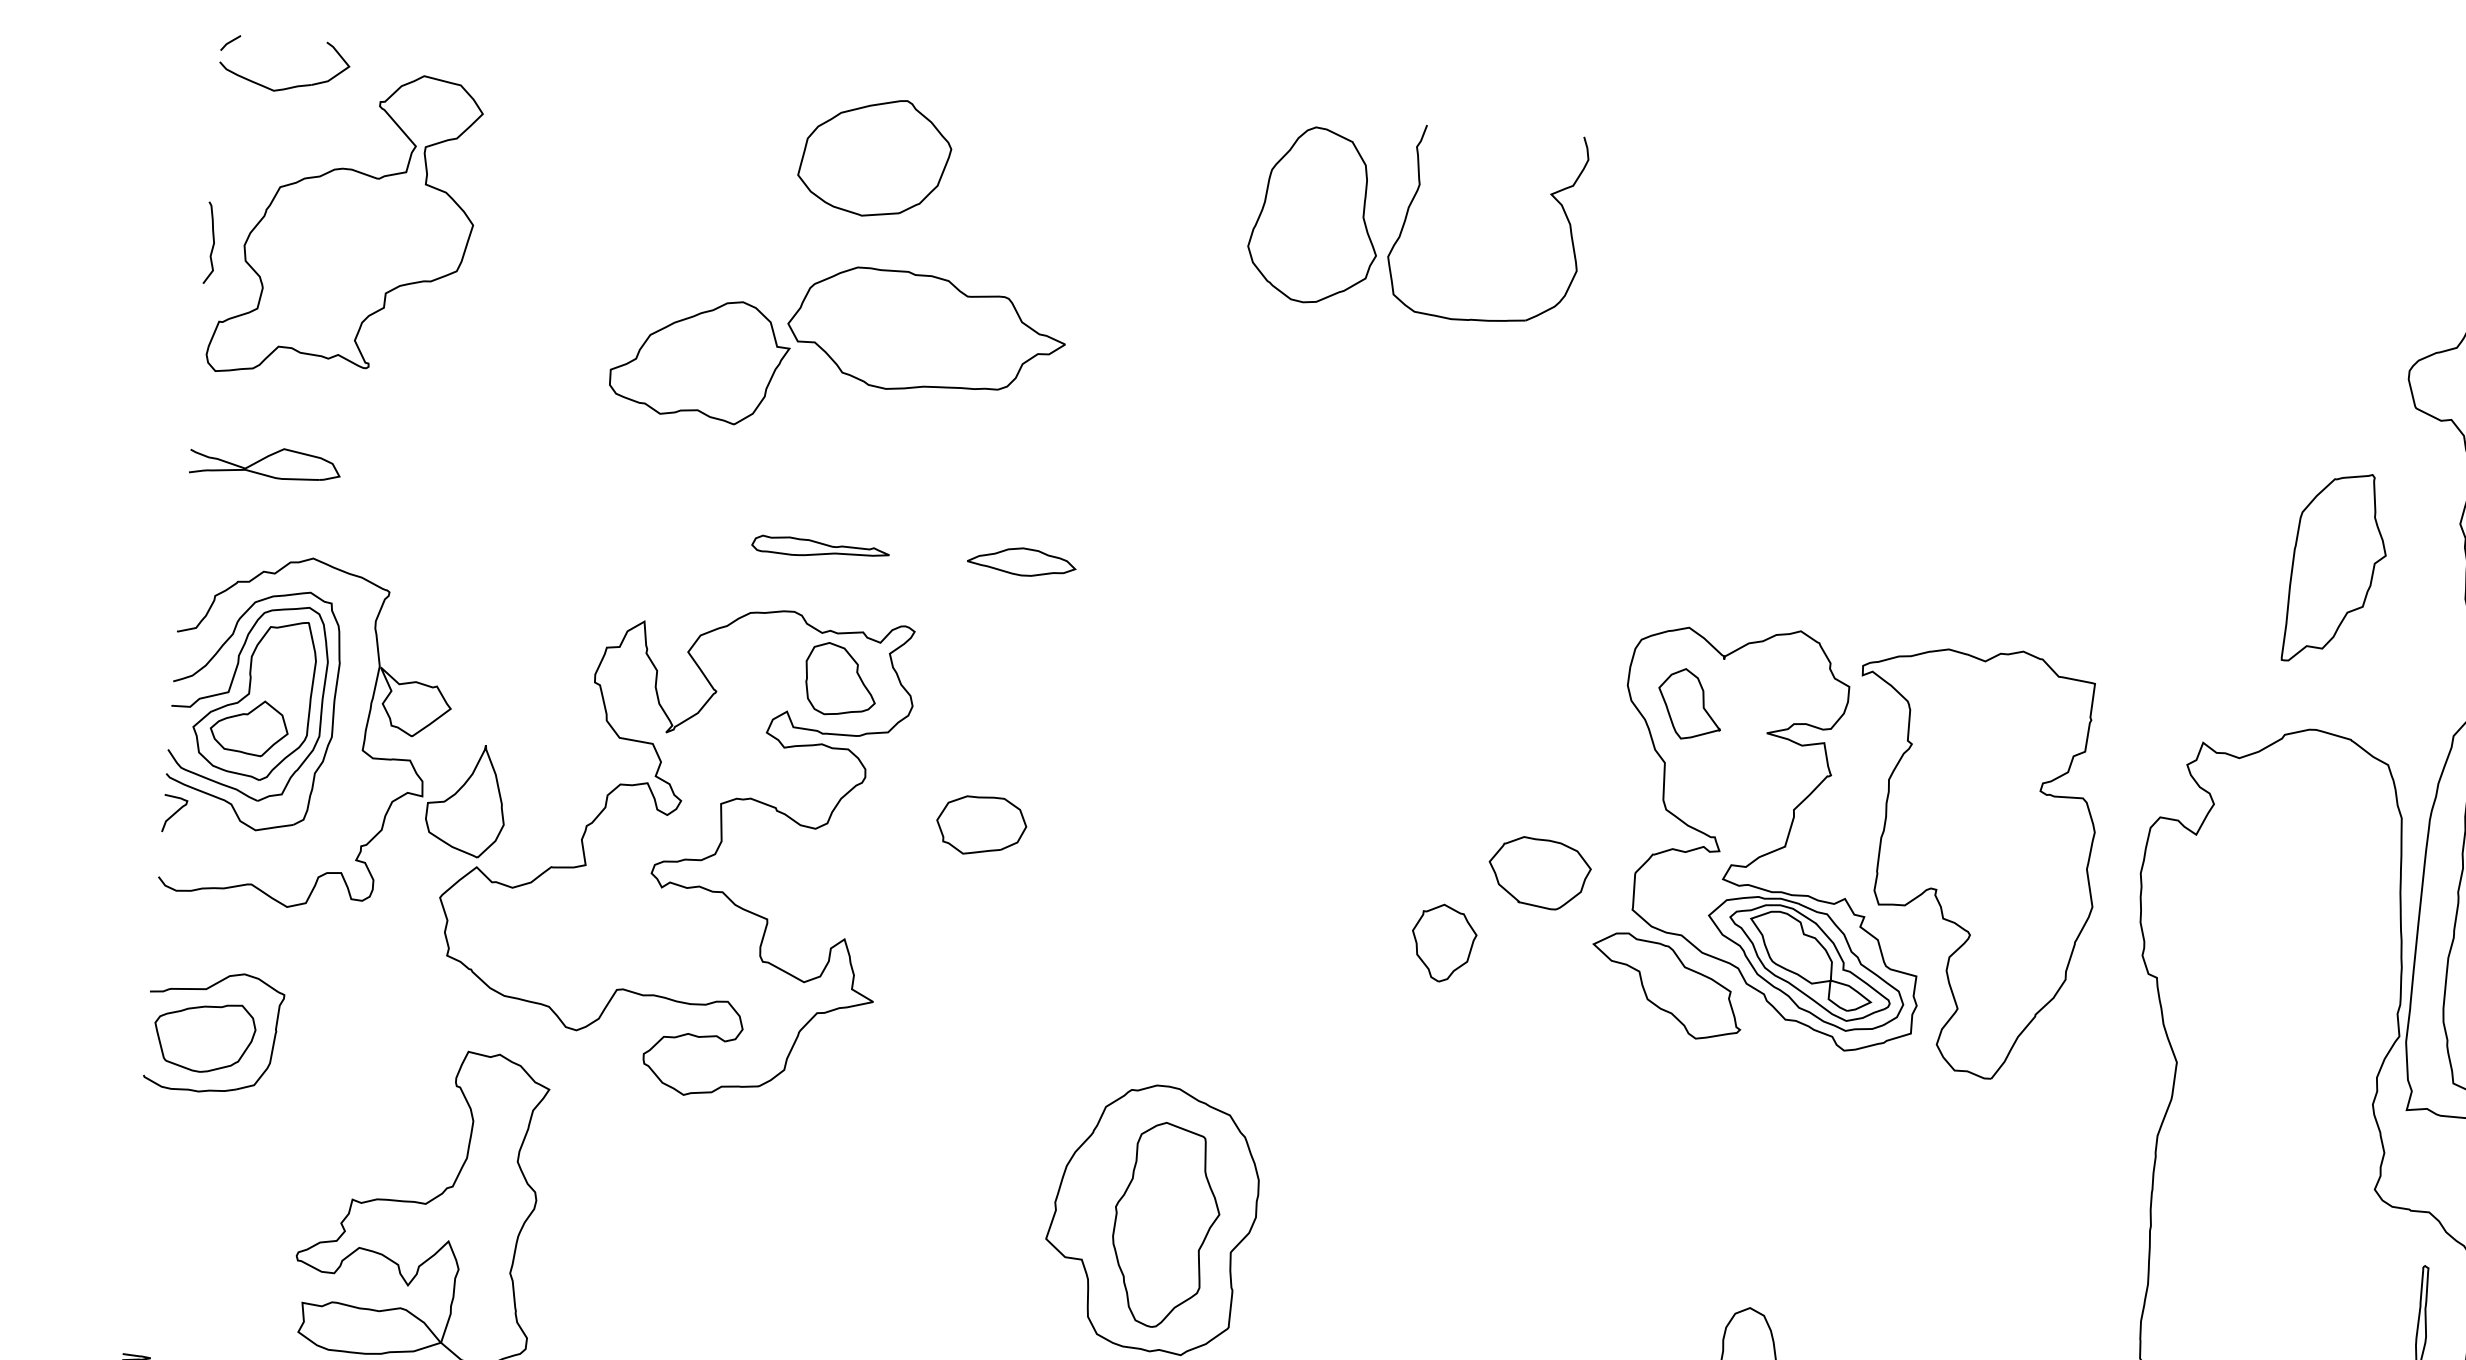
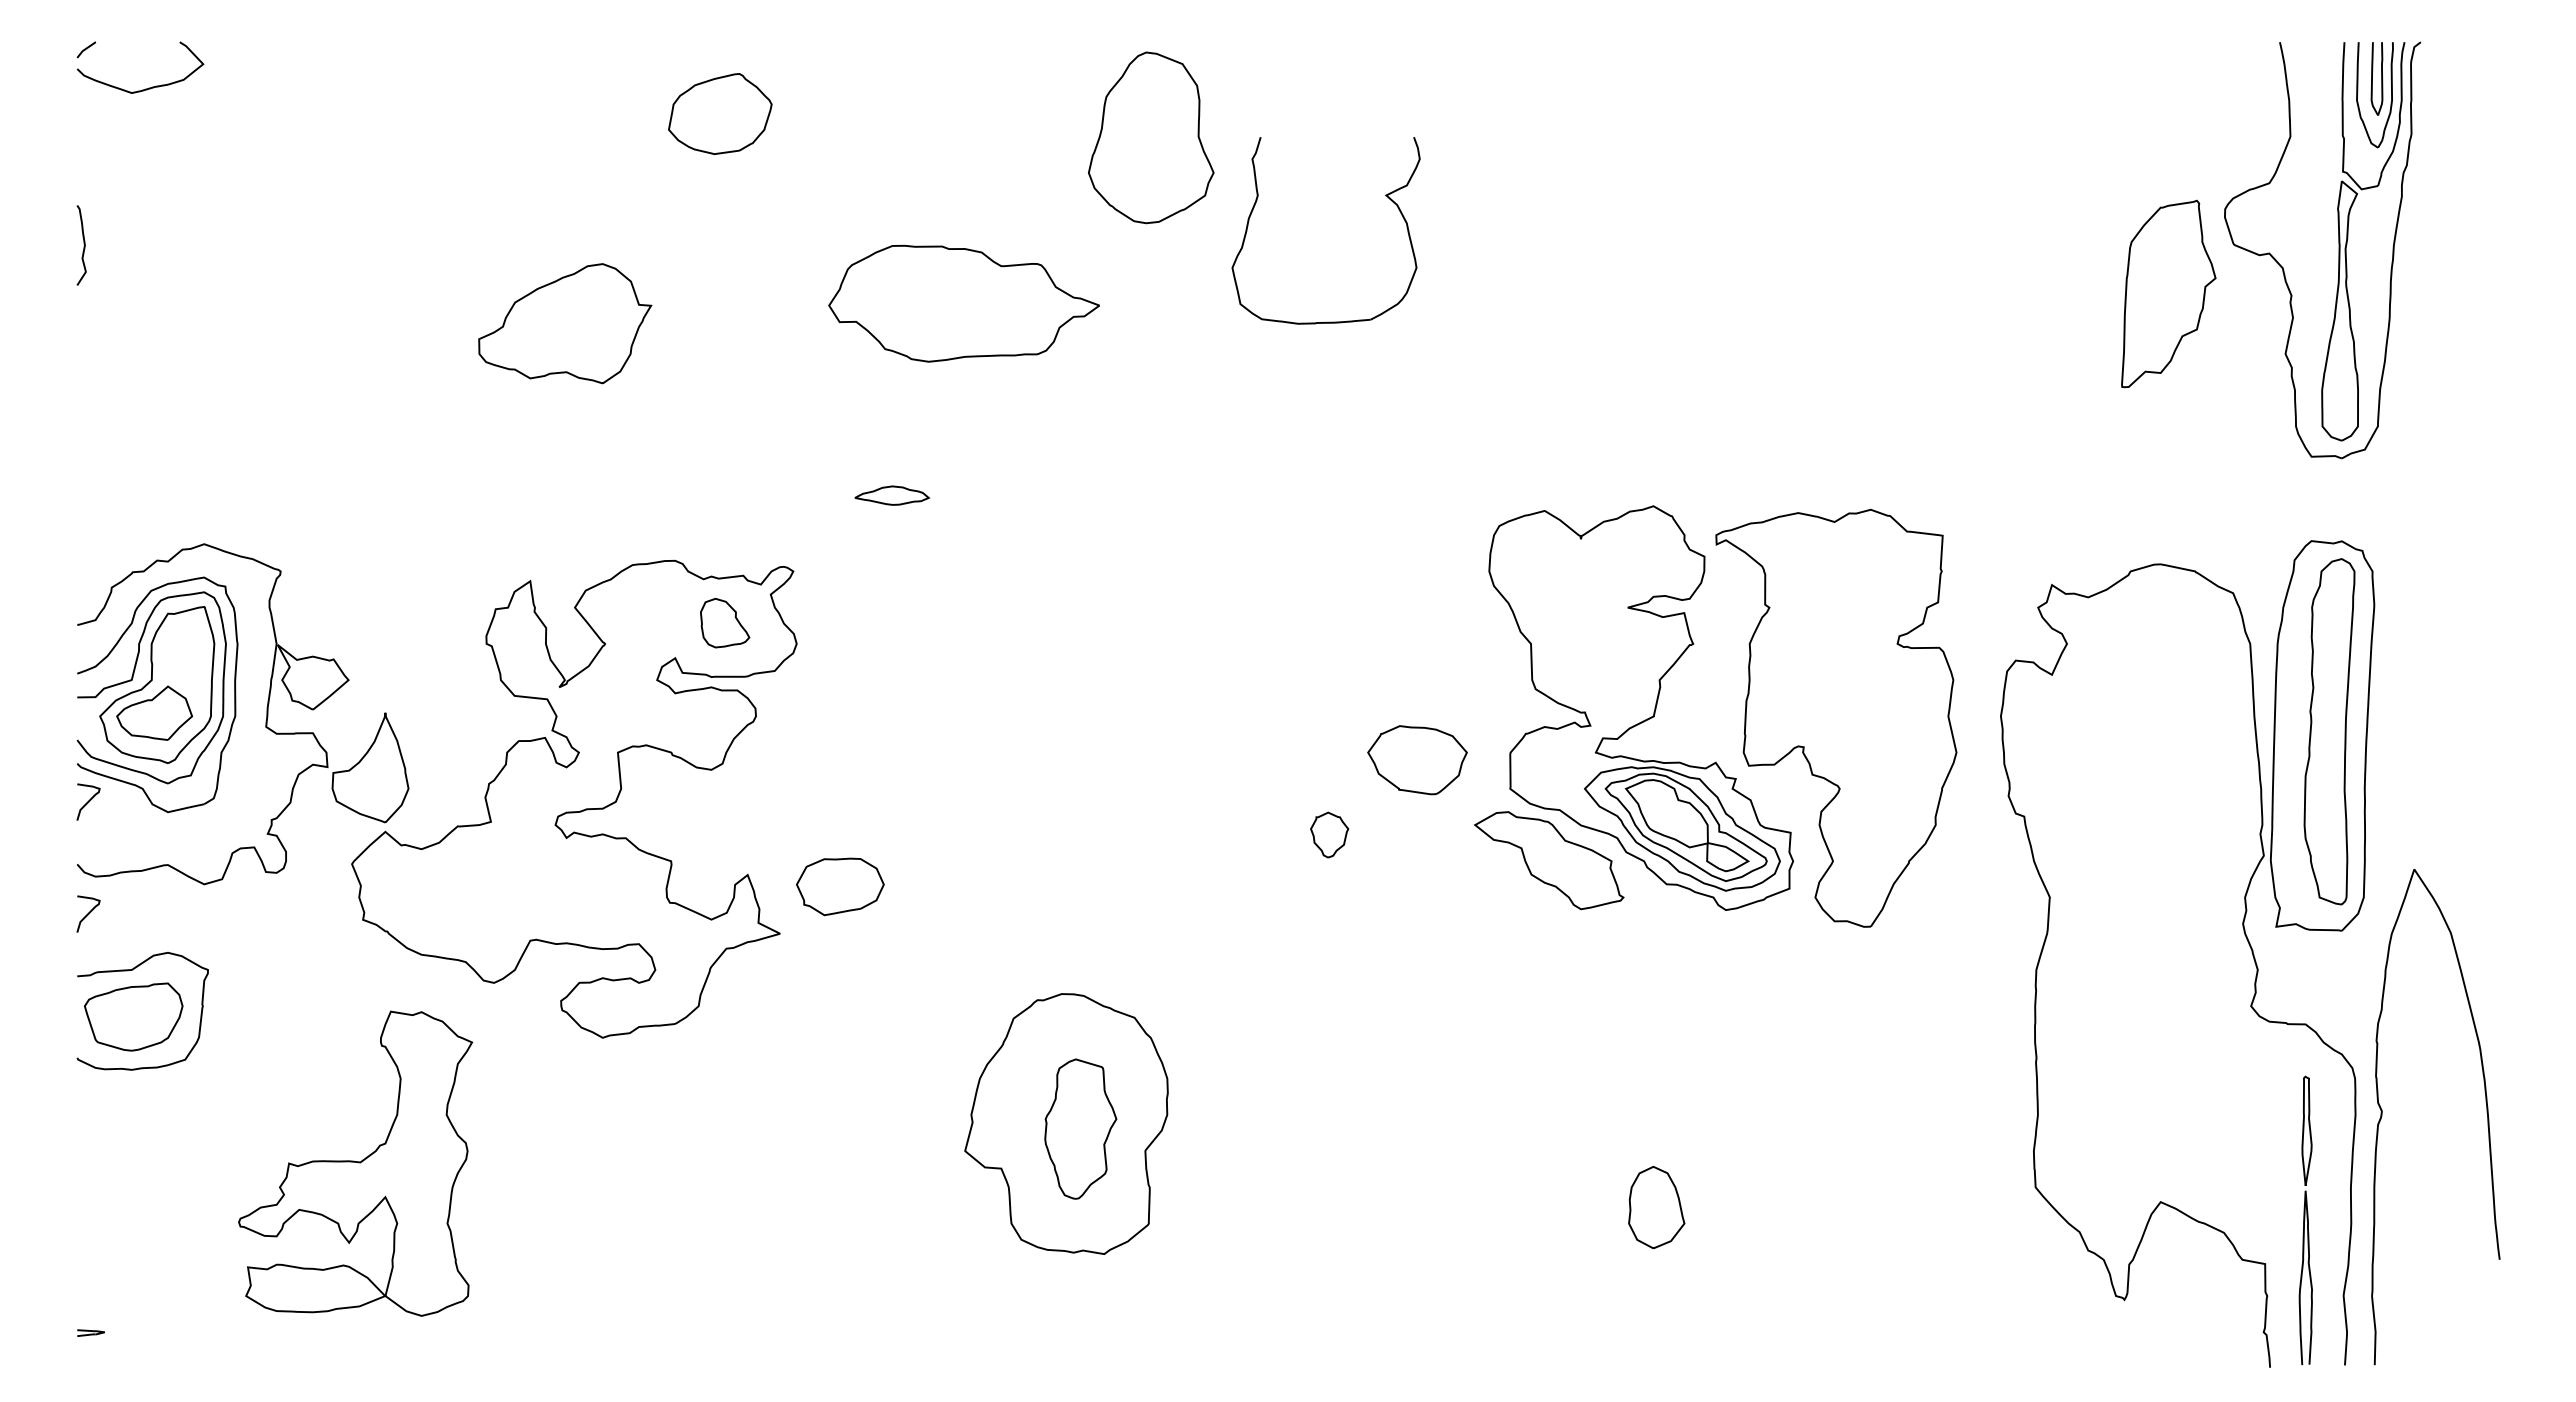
part: (875, 157) -> (720, 113), size x0.7
part: (1550, 194) -> (1385, 195), moved
part: (345, 225) -> (211, 218), removed
part: (926, 331) -> (963, 303), moved
part: (265, 462) -> (150, 454), removed
part: (820, 548) -> (695, 497), removed
part: (1021, 561) -> (891, 495), size x0.7
part: (2336, 567) -> (2168, 293), moved
part: (840, 678) -> (724, 622), size x0.7
part: (1689, 703) -> (1550, 584), removed
part: (981, 825) -> (840, 886), moved
curve: (166, 927) -> (88, 913), added
part: (1443, 942) -> (1329, 834), size x0.6
part: (1166, 1224) -> (1080, 1128), size x0.7

